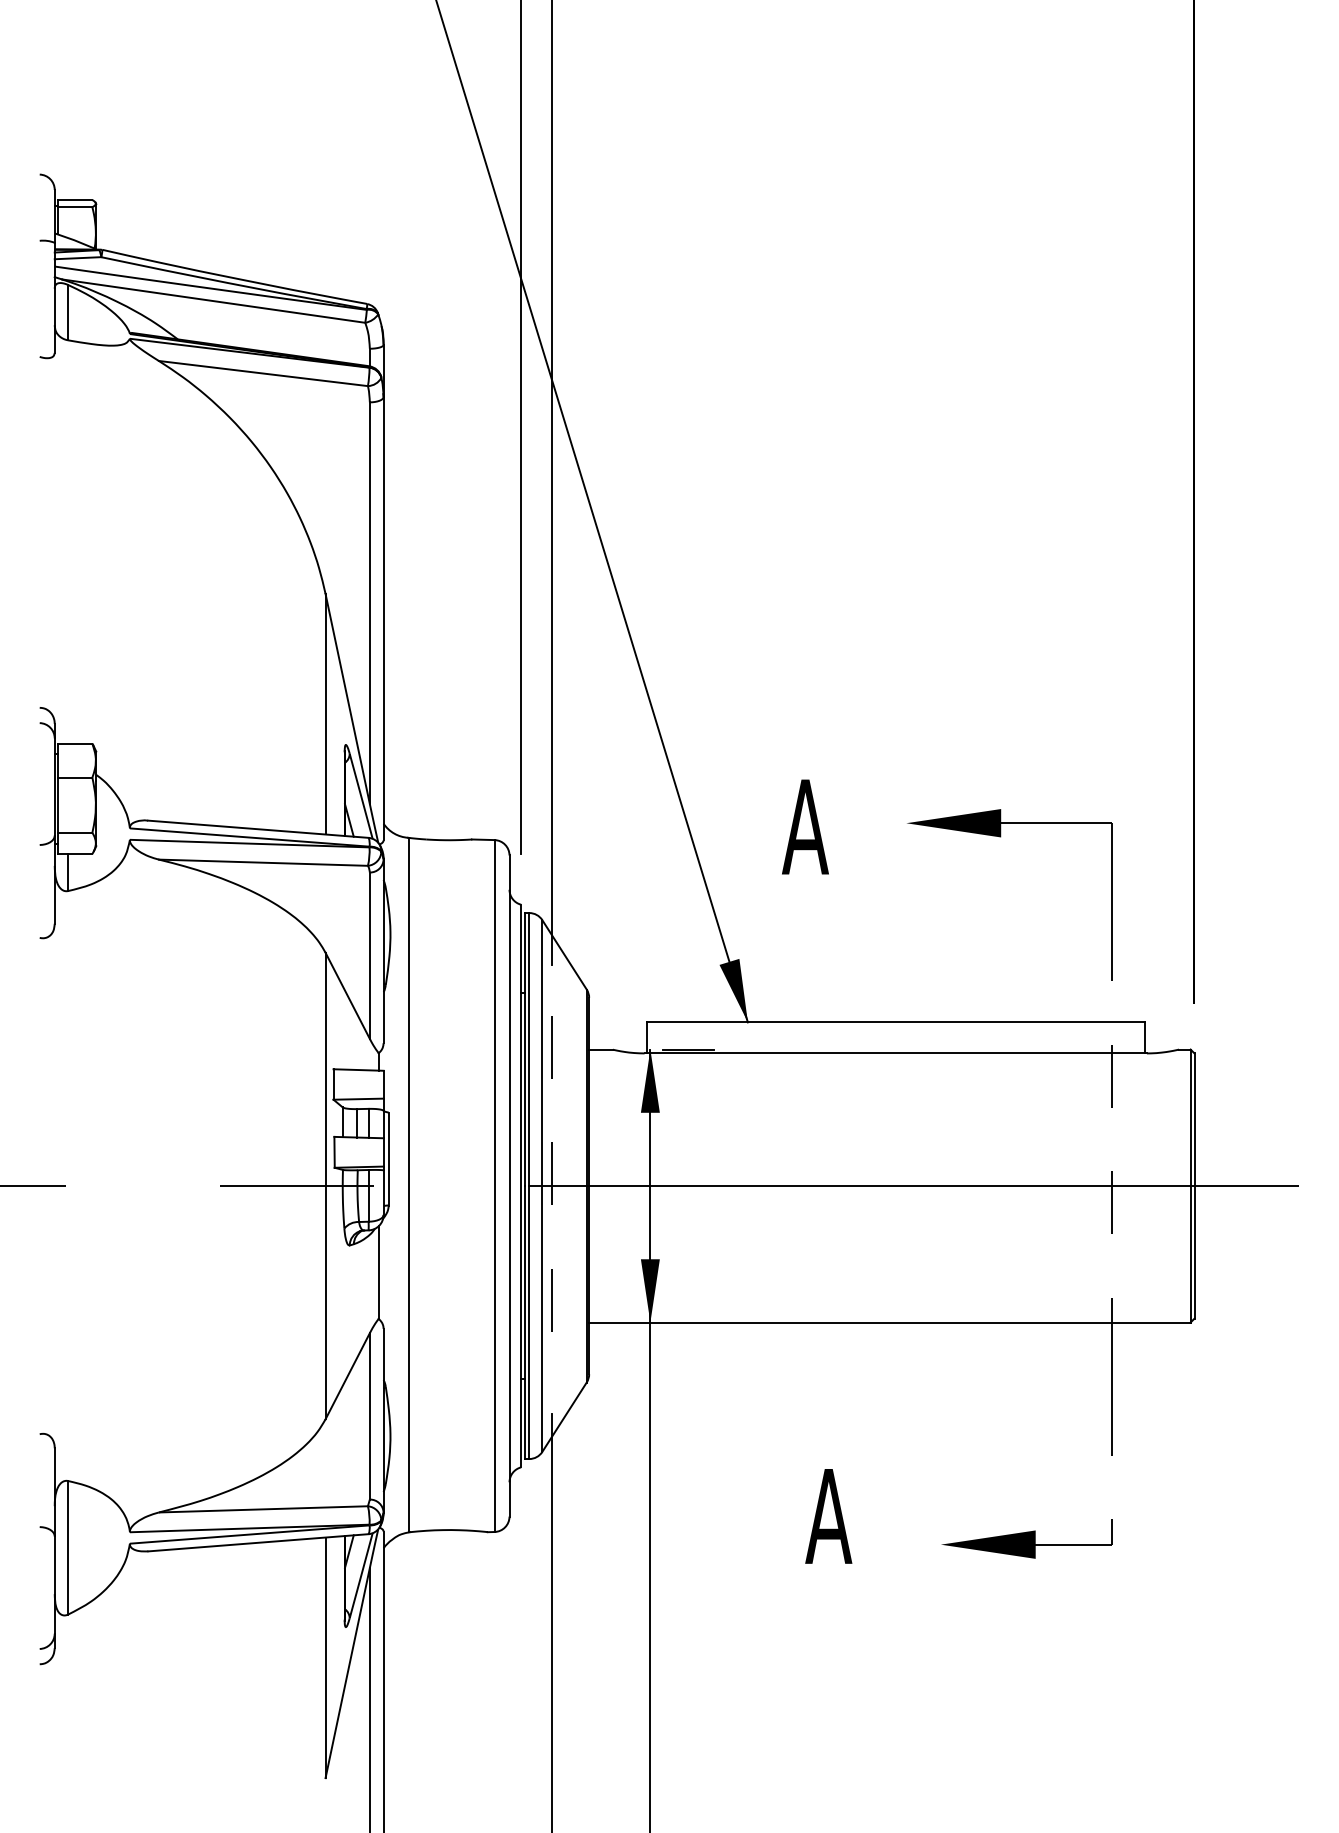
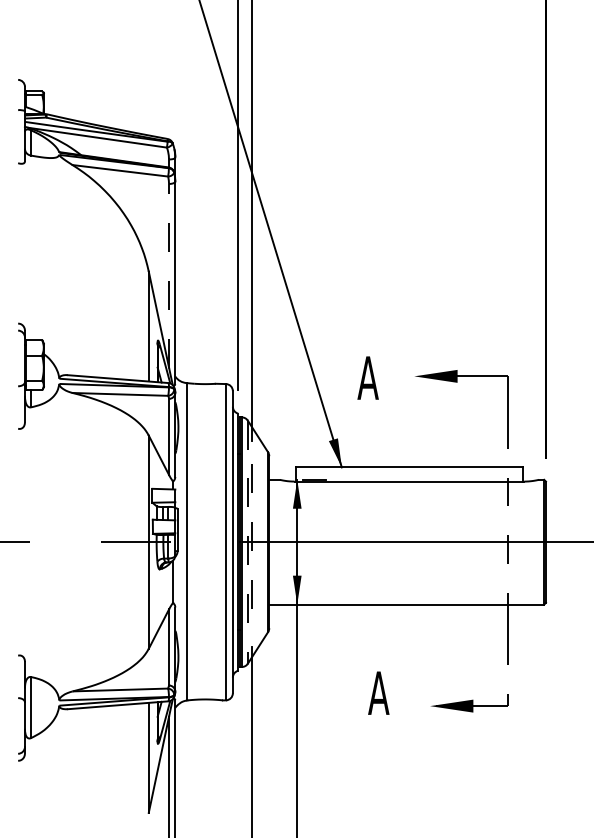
line: (370, 602) -> (169, 275), solid -> dashed
line: (541, 1186) -> (247, 542), solid -> dashed

